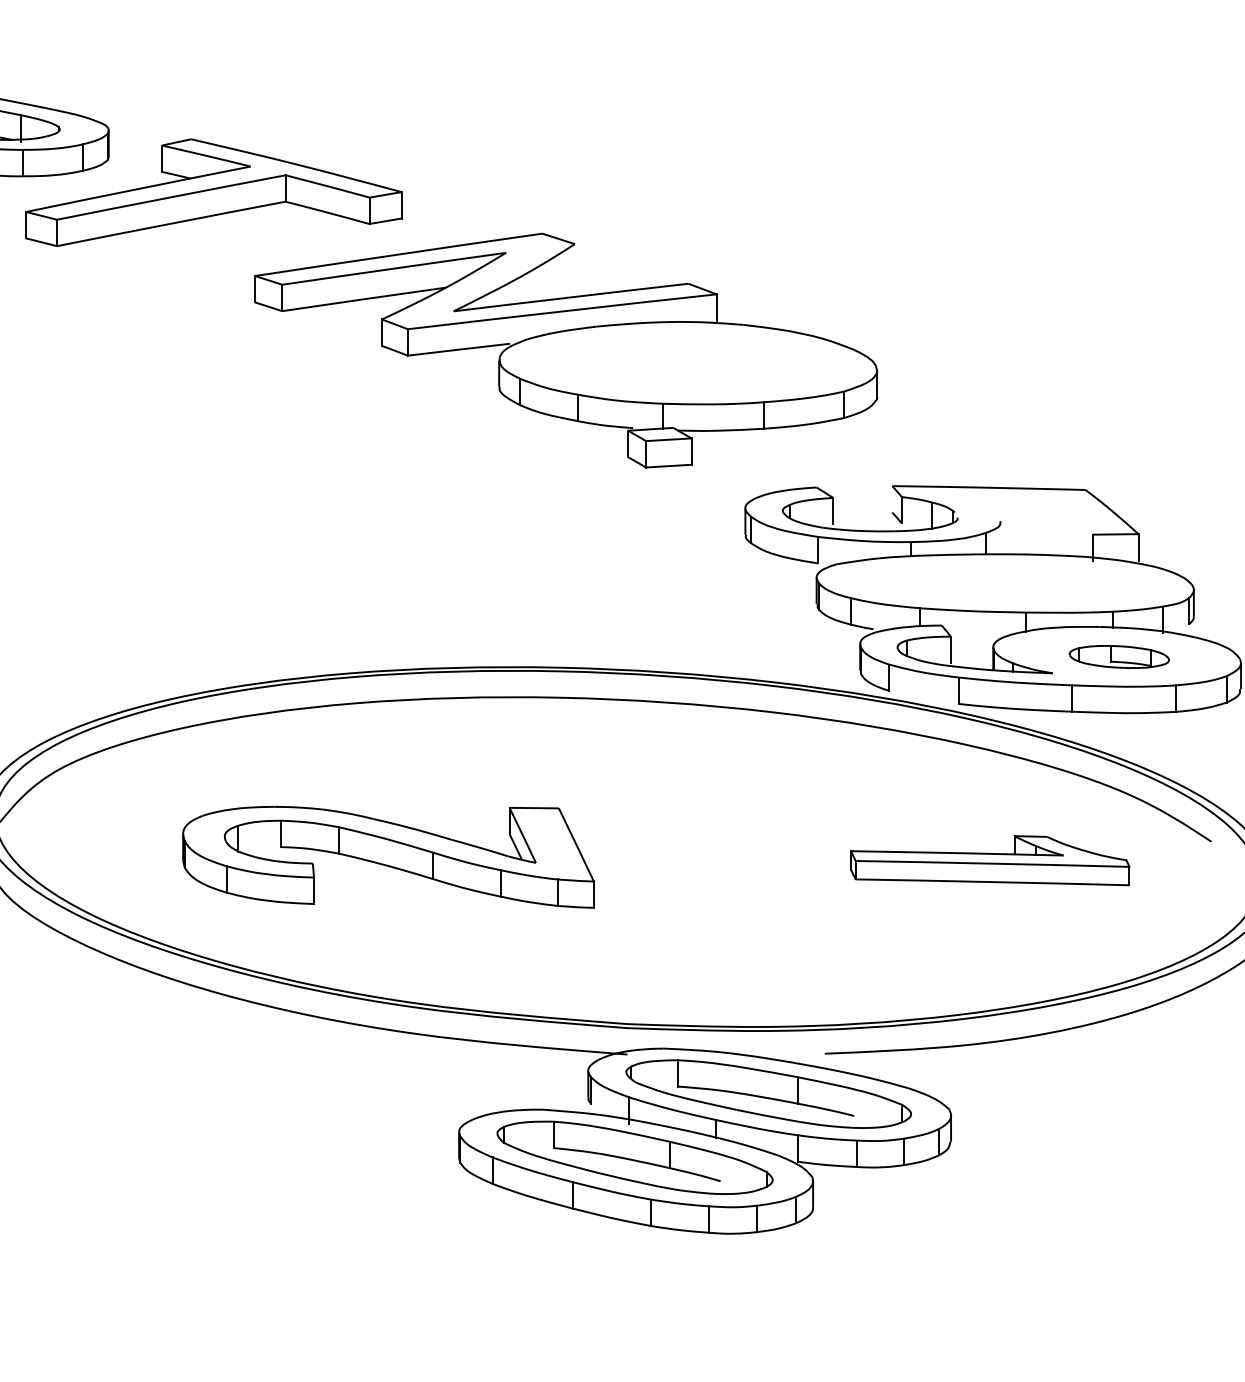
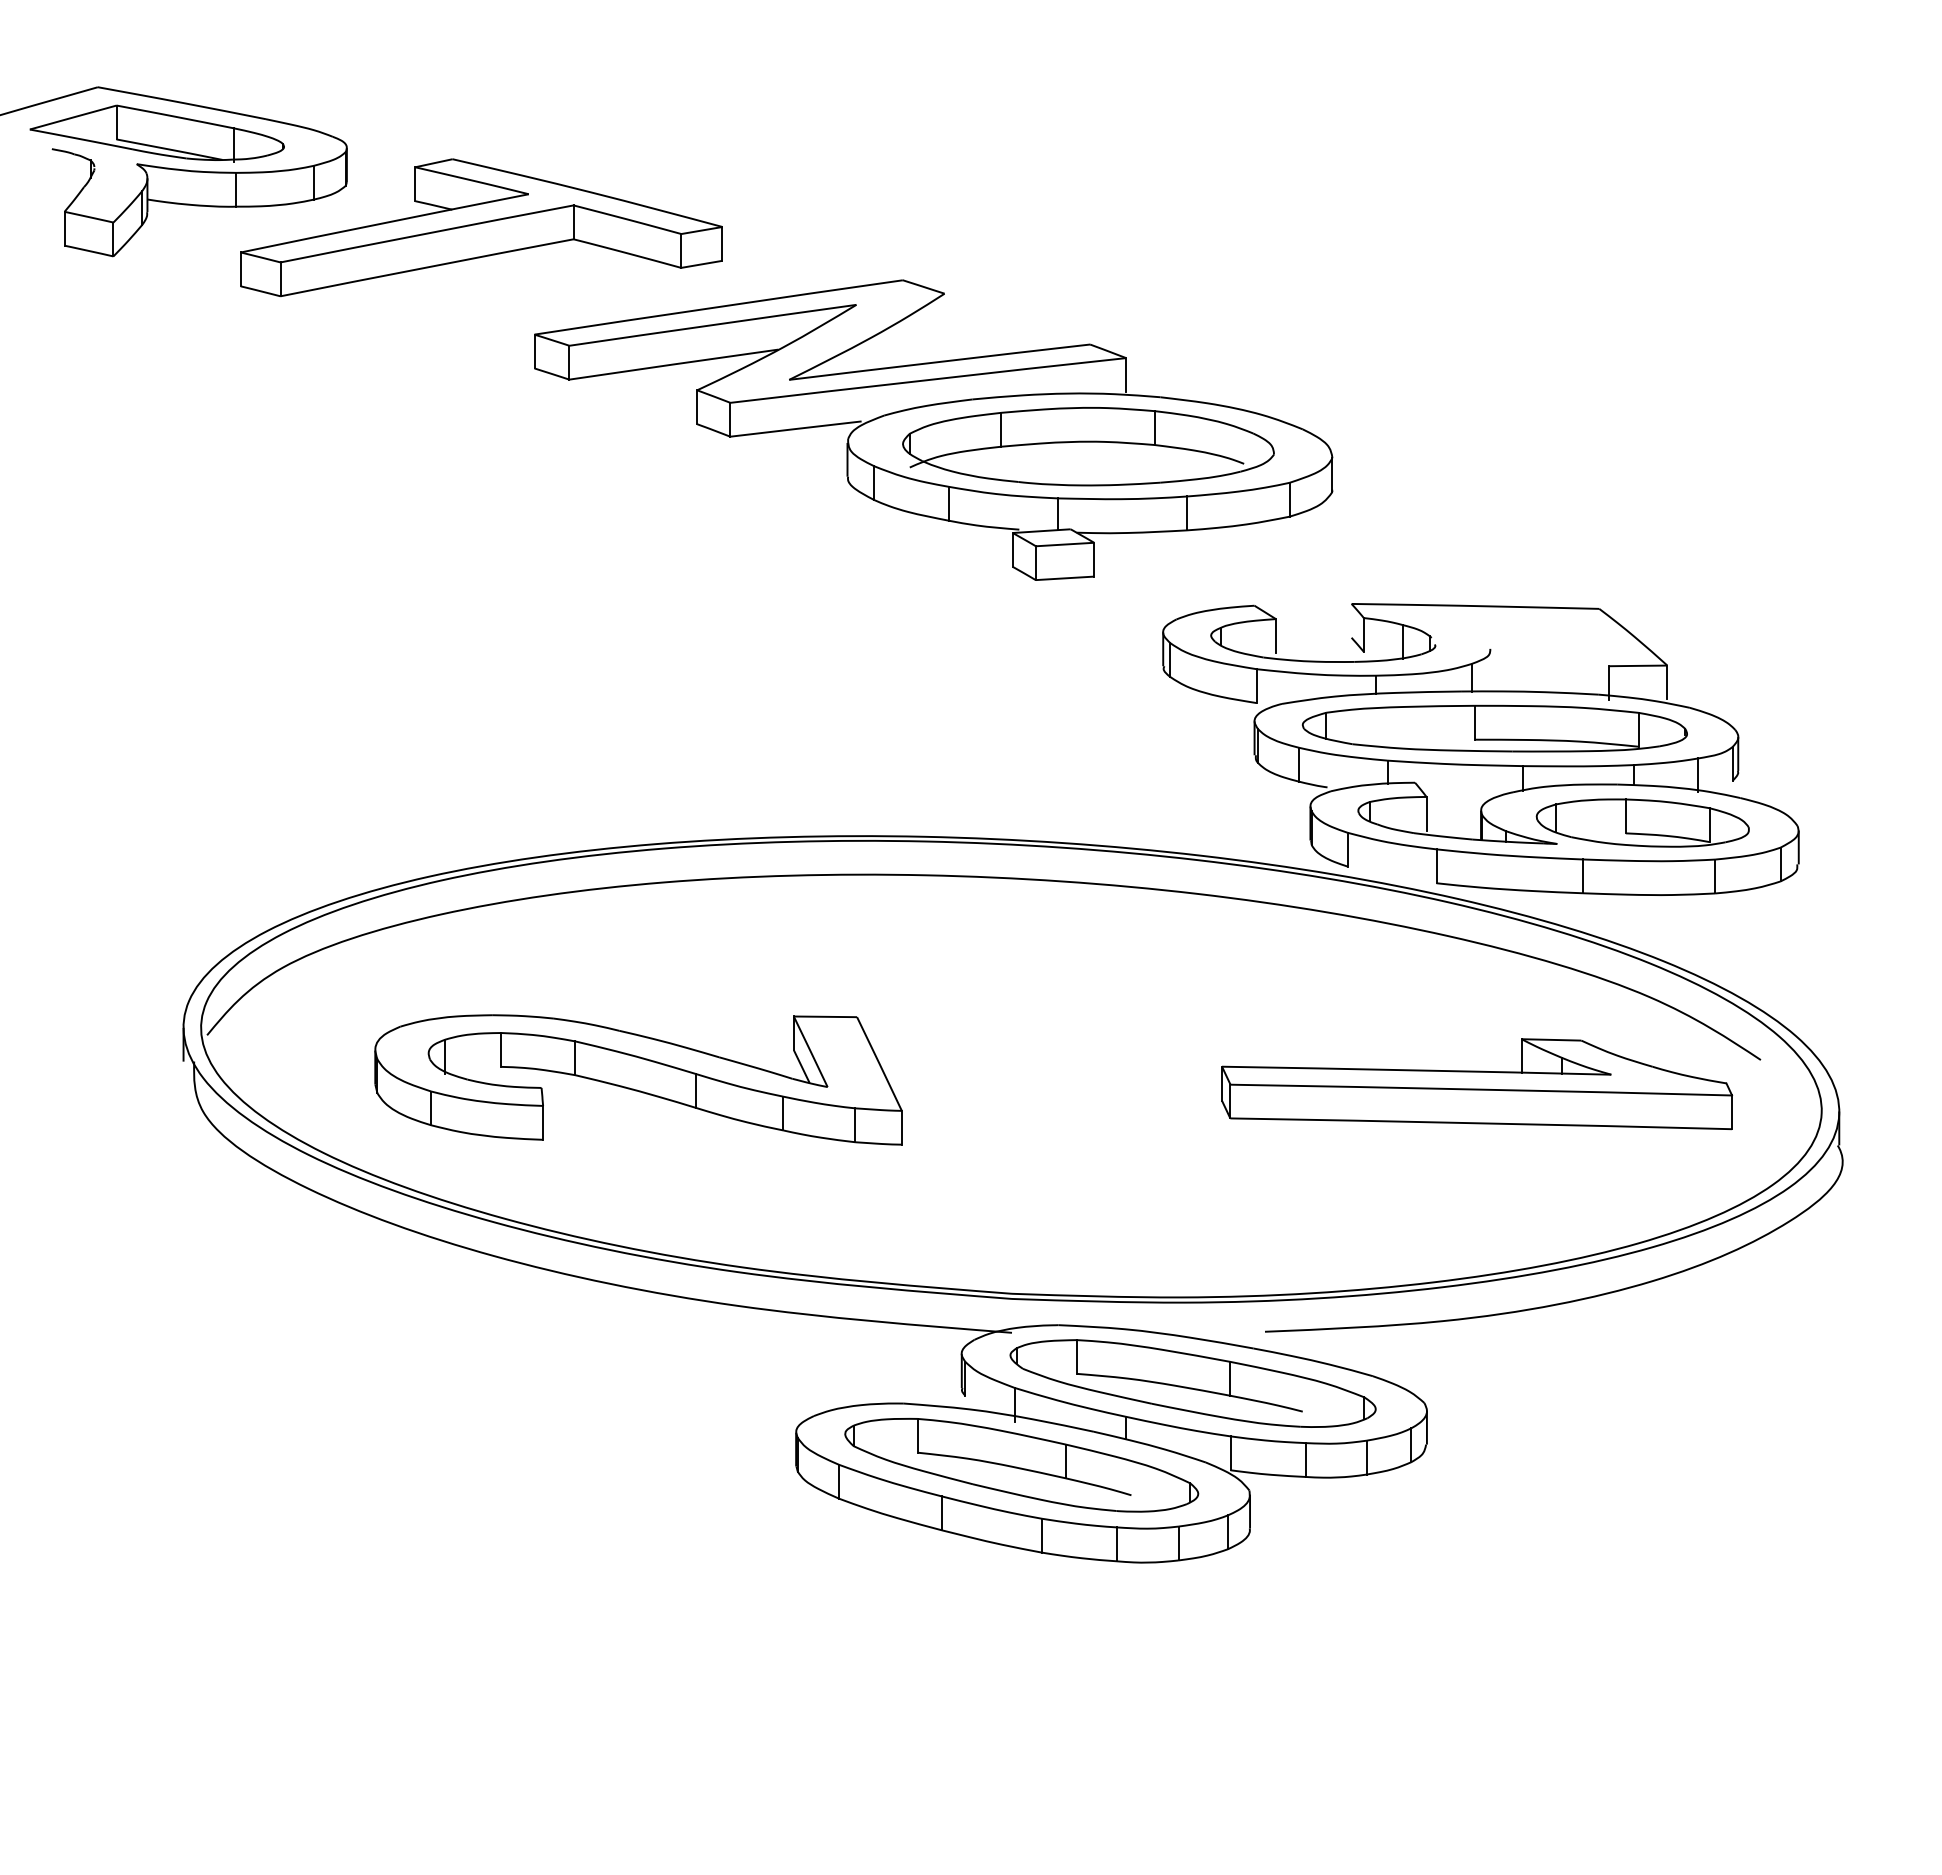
part: (687, 363) -> (1088, 446), added
part: (1003, 583) -> (1494, 728), added
part: (1119, 656) -> (1642, 822), size x1.67
part: (388, 856) -> (638, 1079), moved
part: (990, 860) -> (1477, 1084), size x1.43

